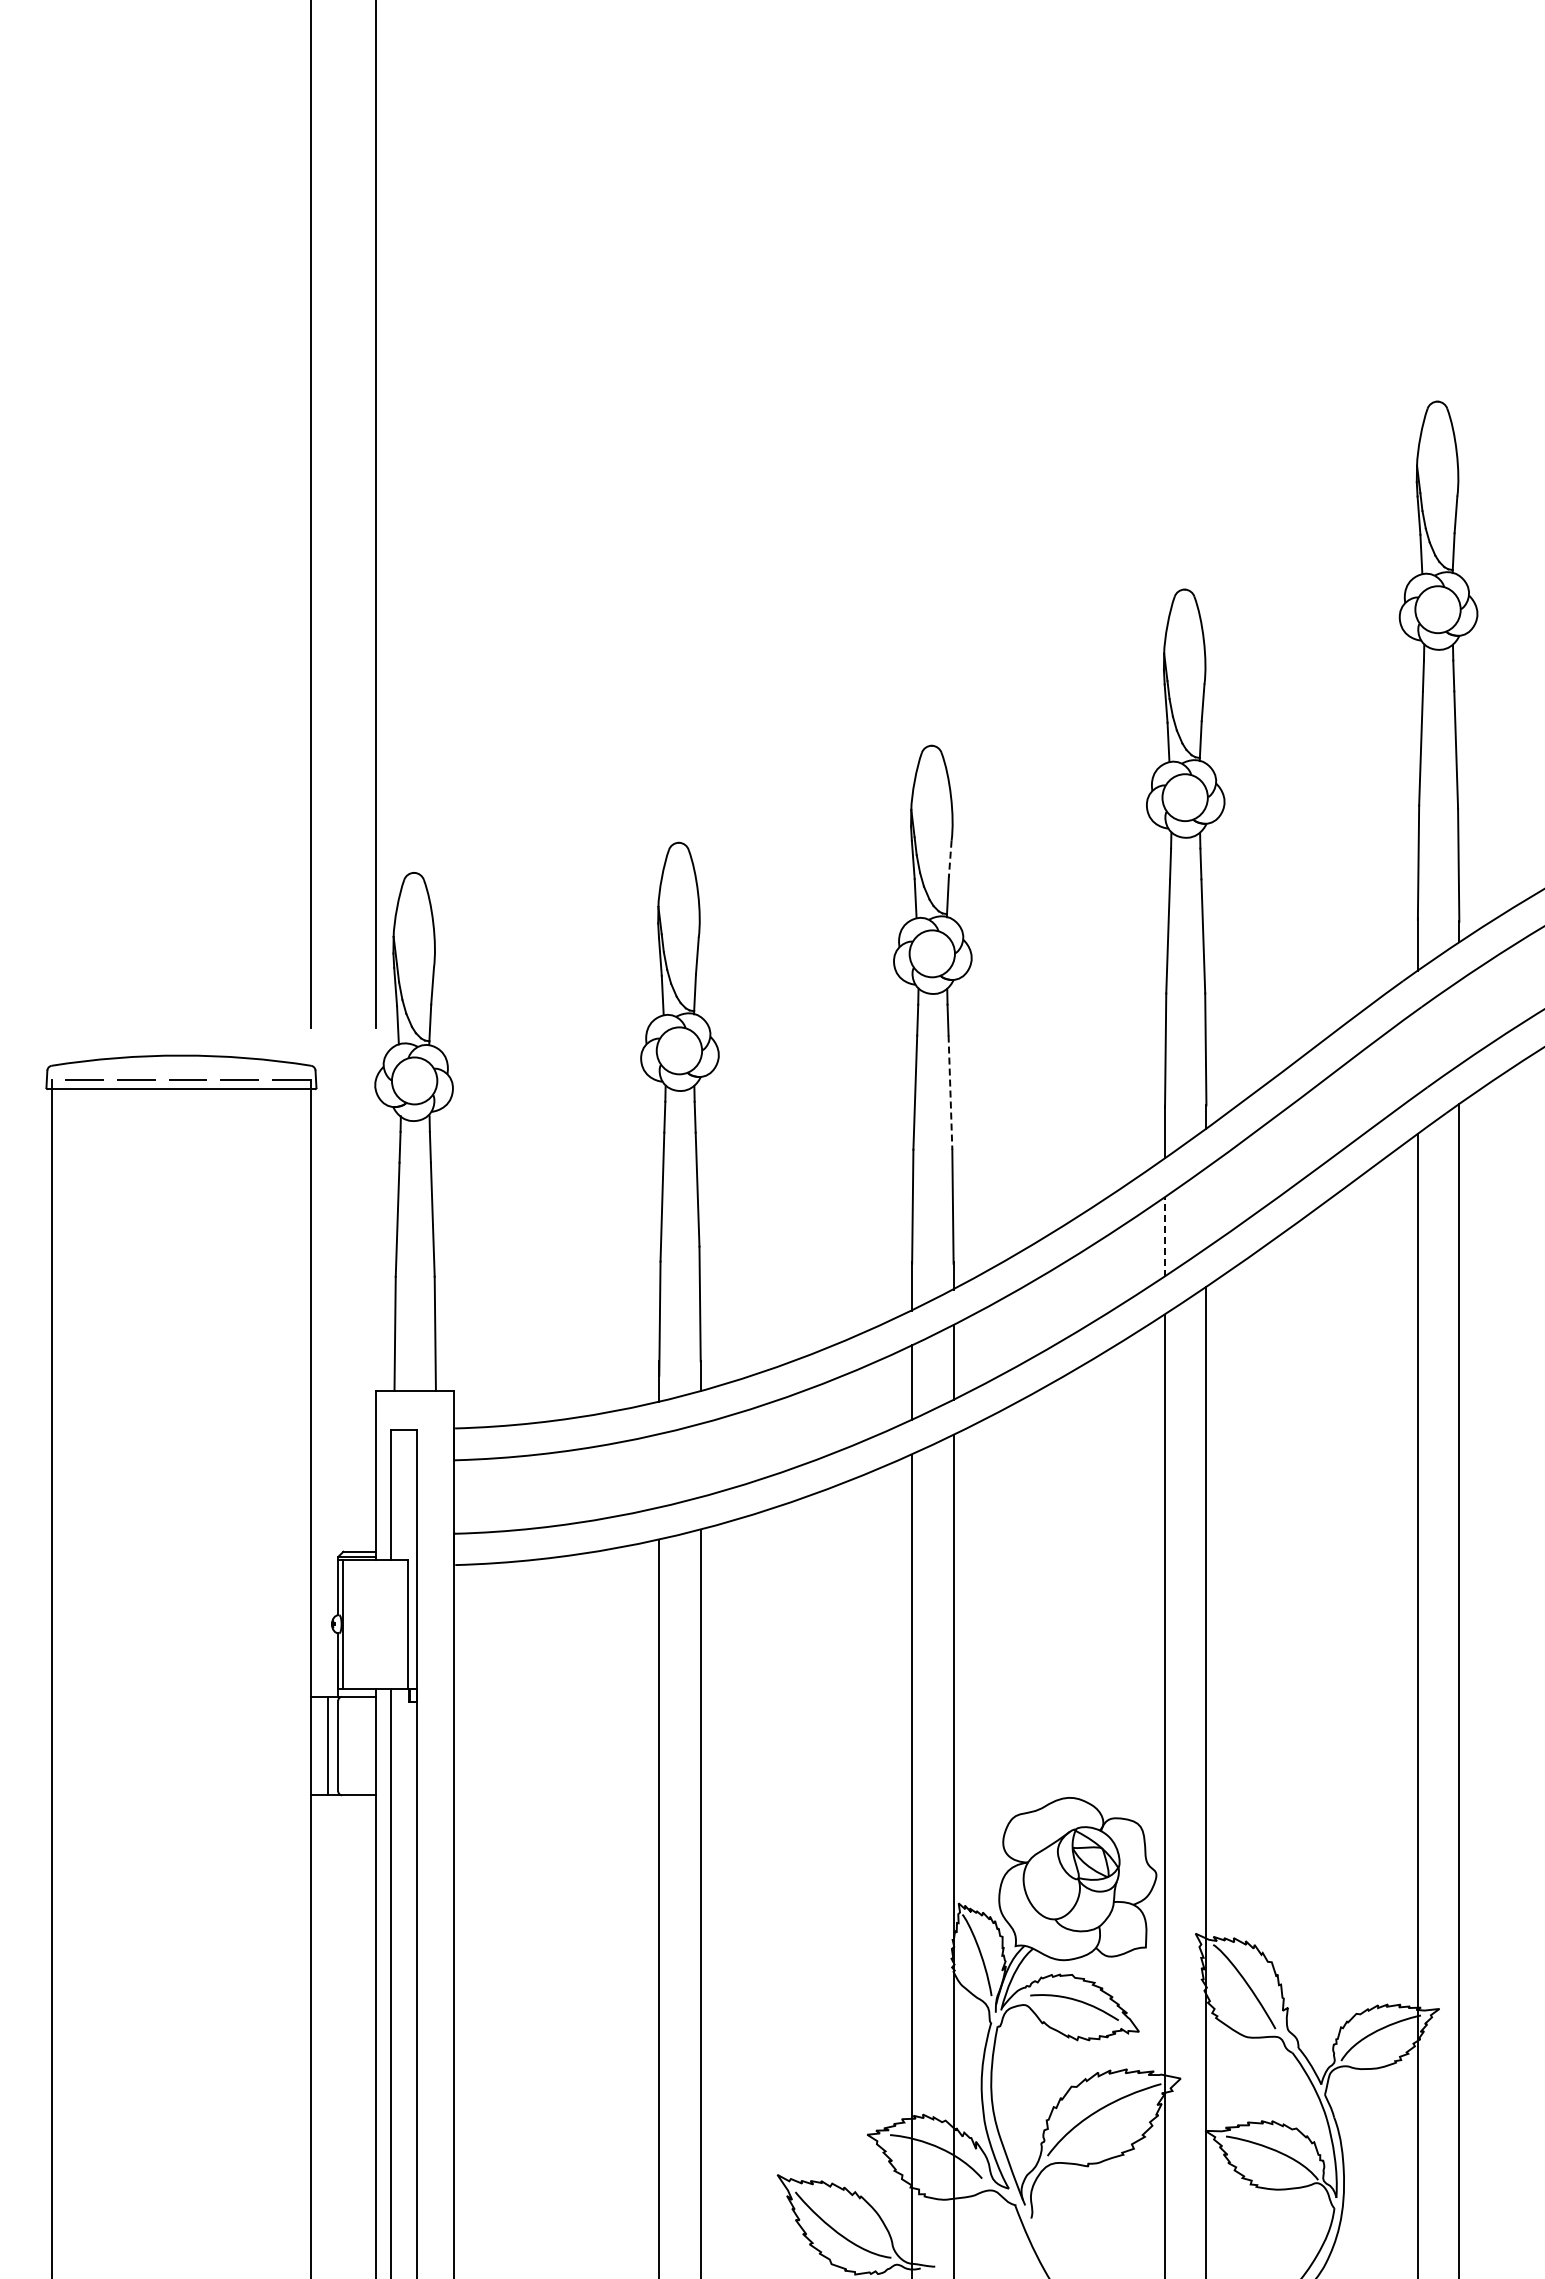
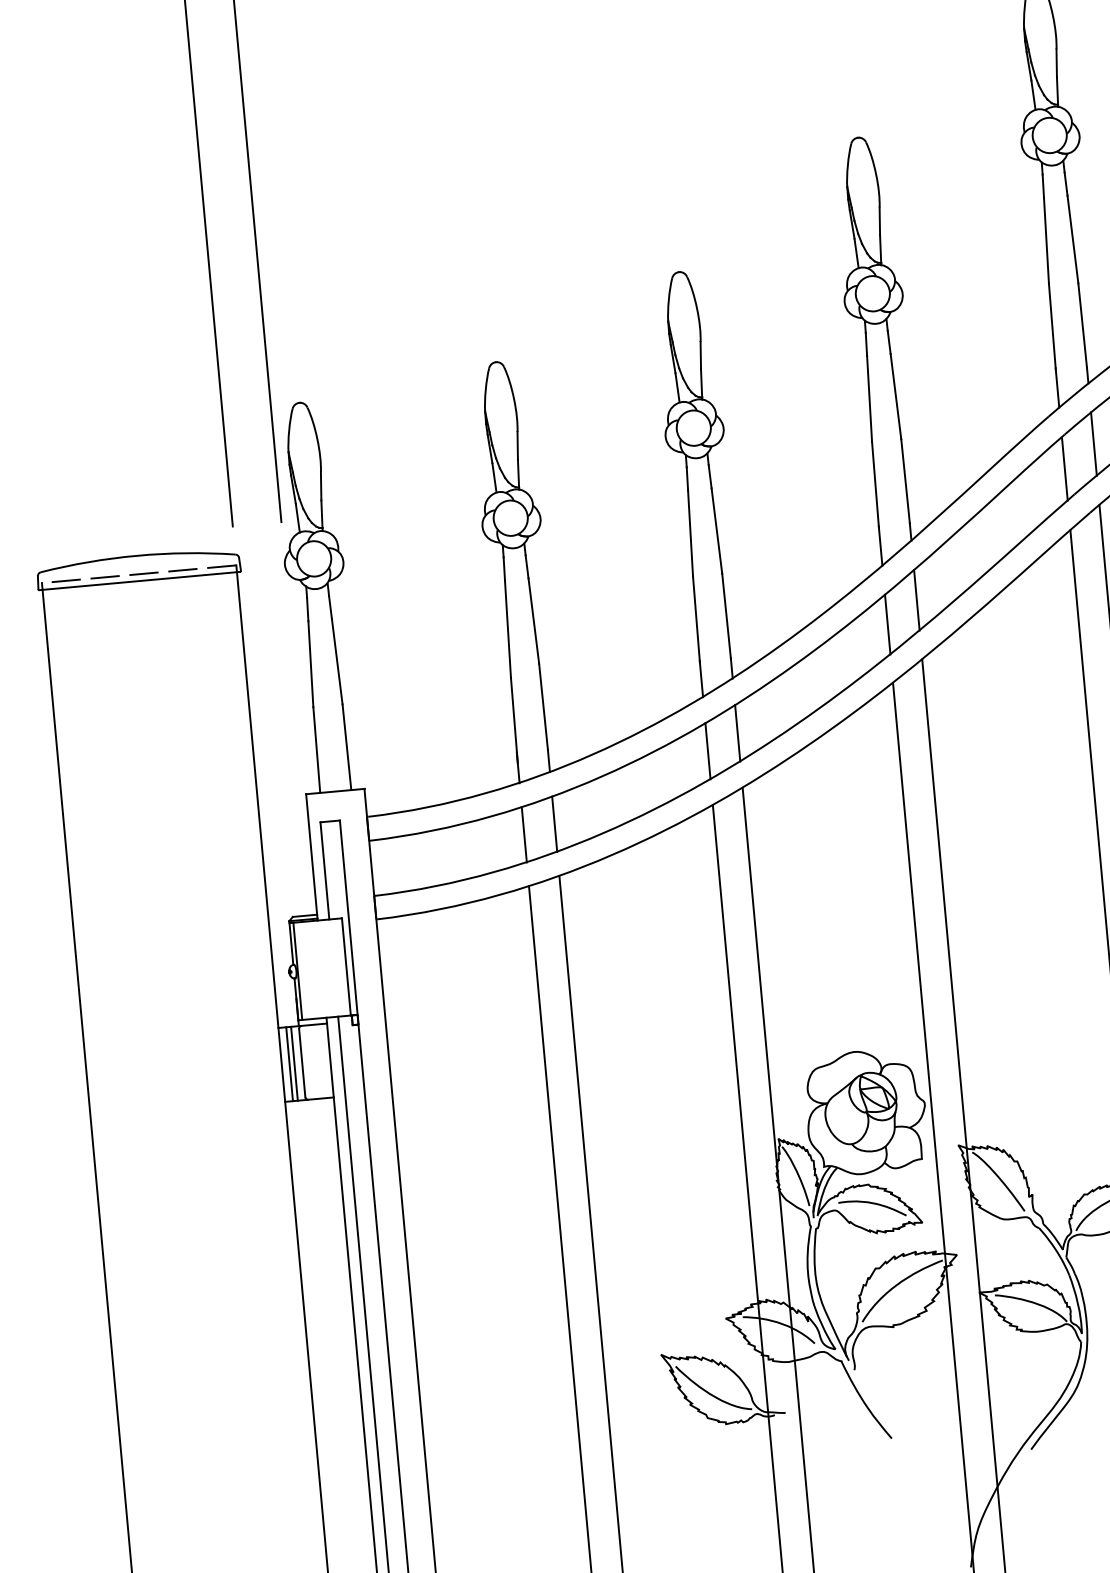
line: (950, 859) -> (701, 356), dashed -> solid
line: (1459, 1022) -> (1094, 443), added
line: (1417, 1052) -> (1064, 469), added
line: (950, 1093) -> (717, 531), dashed -> solid
line: (1206, 1207) -> (916, 599), added
line: (1165, 1236) -> (888, 624), dashed -> solid
line: (700, 1460) -> (554, 824), added
line: (659, 1470) -> (524, 834), added
line: (321, 1745) -> (289, 1063), added

